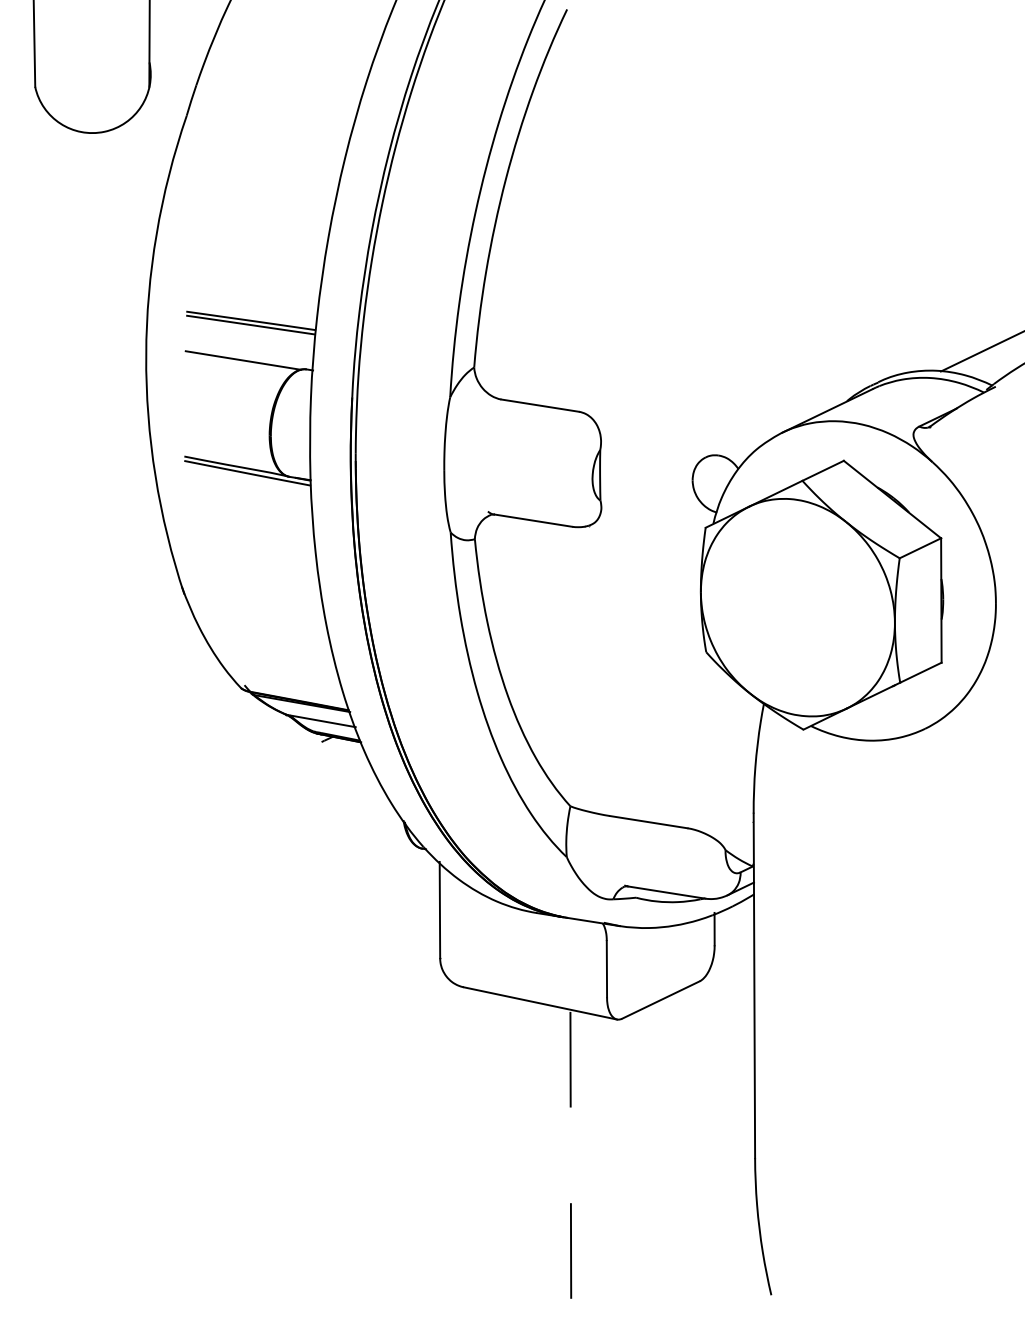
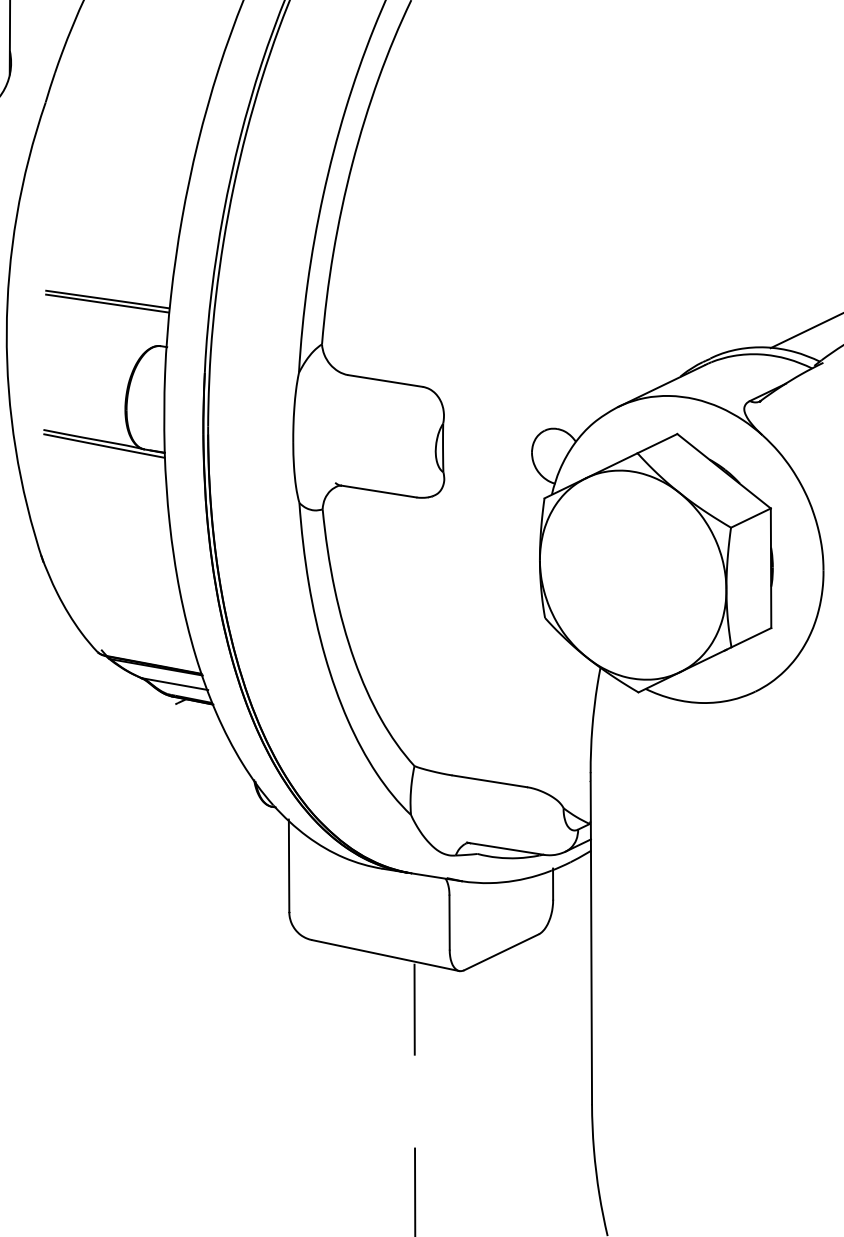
line: (242, 360) -> (99, 337), removed

